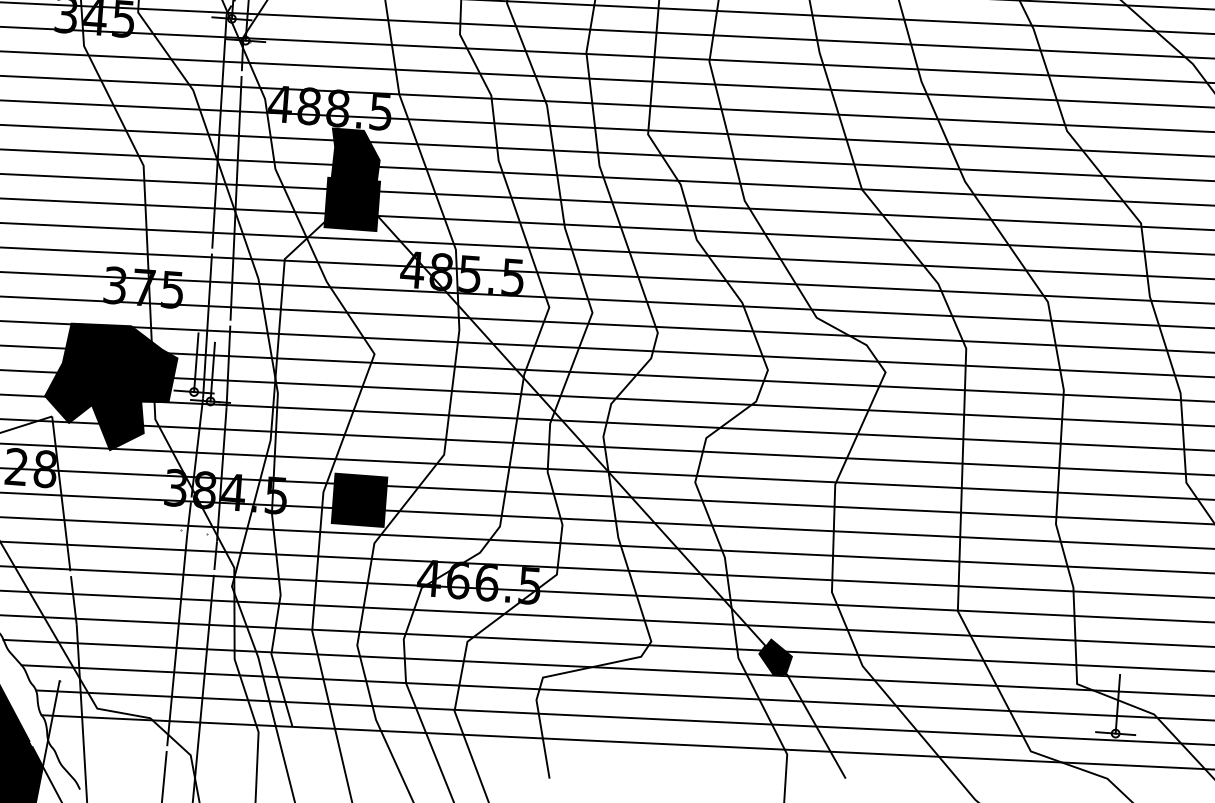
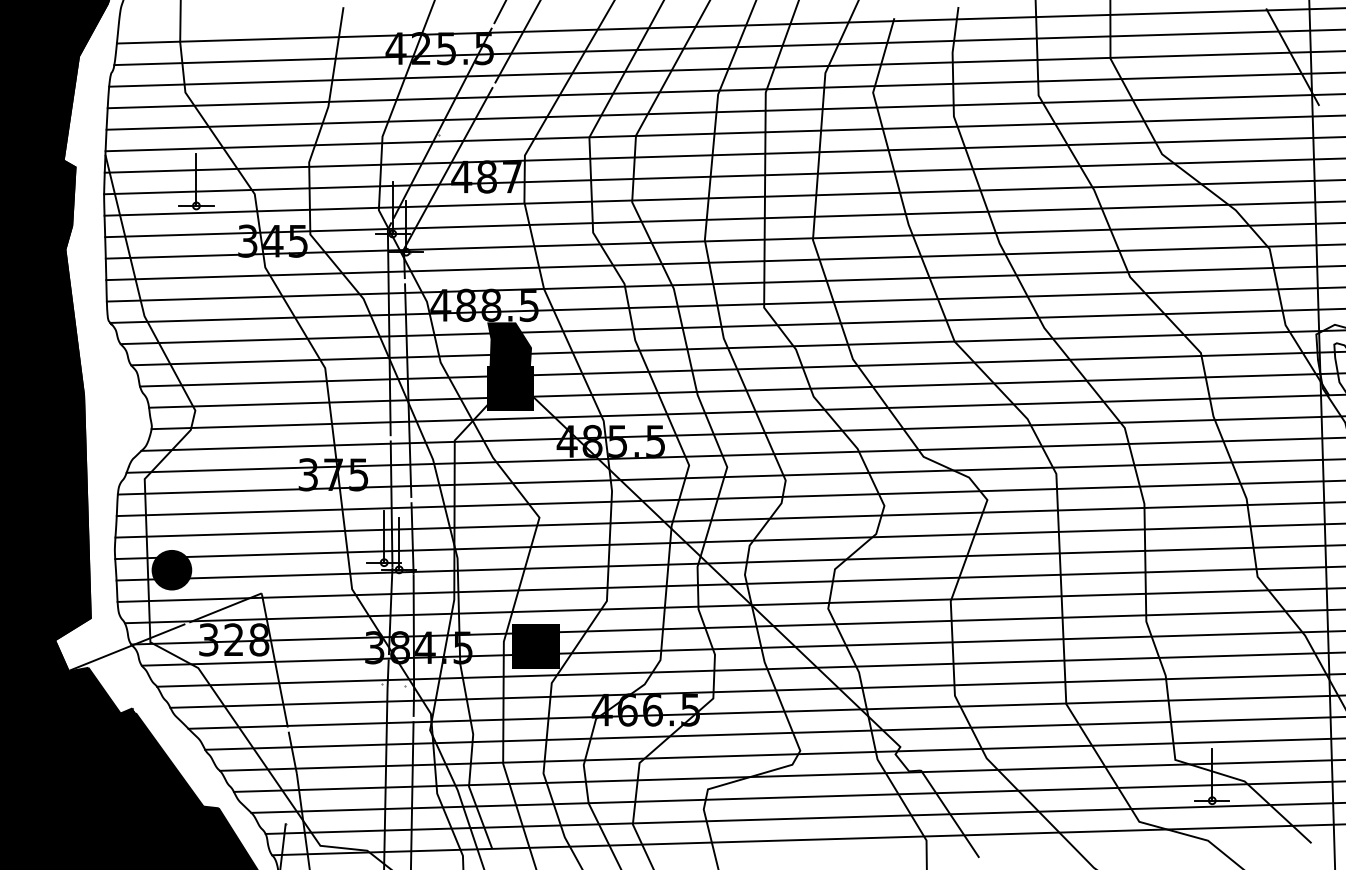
fill: (110, 387) -> (310, 564), removed
fill: (776, 656) -> (910, 755), removed

